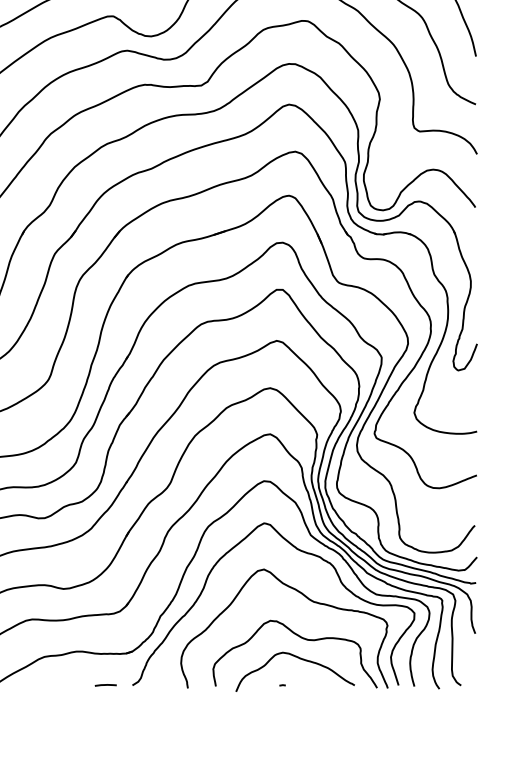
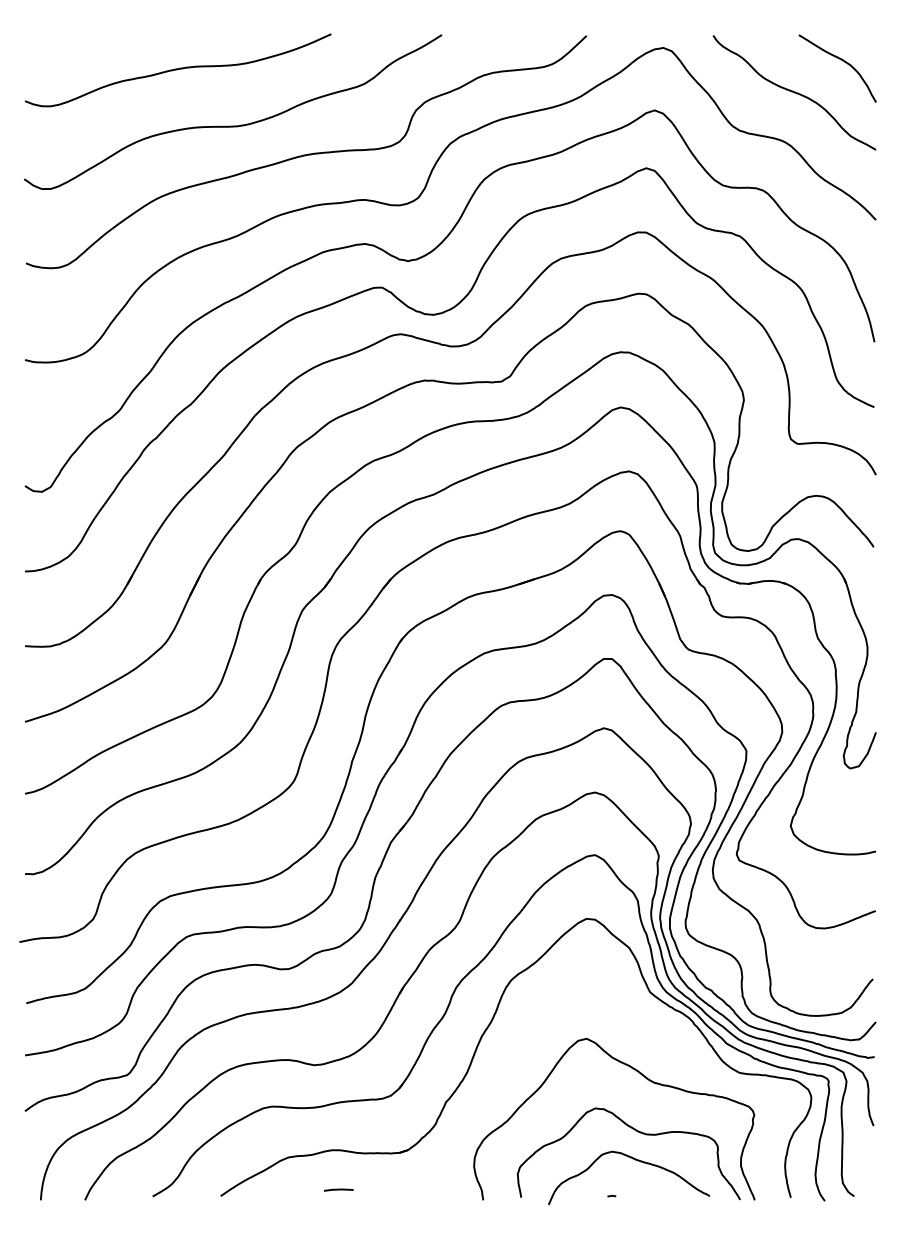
curve: (299, 550) -> (634, 1013), removed
line: (105, 684) -> (338, 1189), moved

